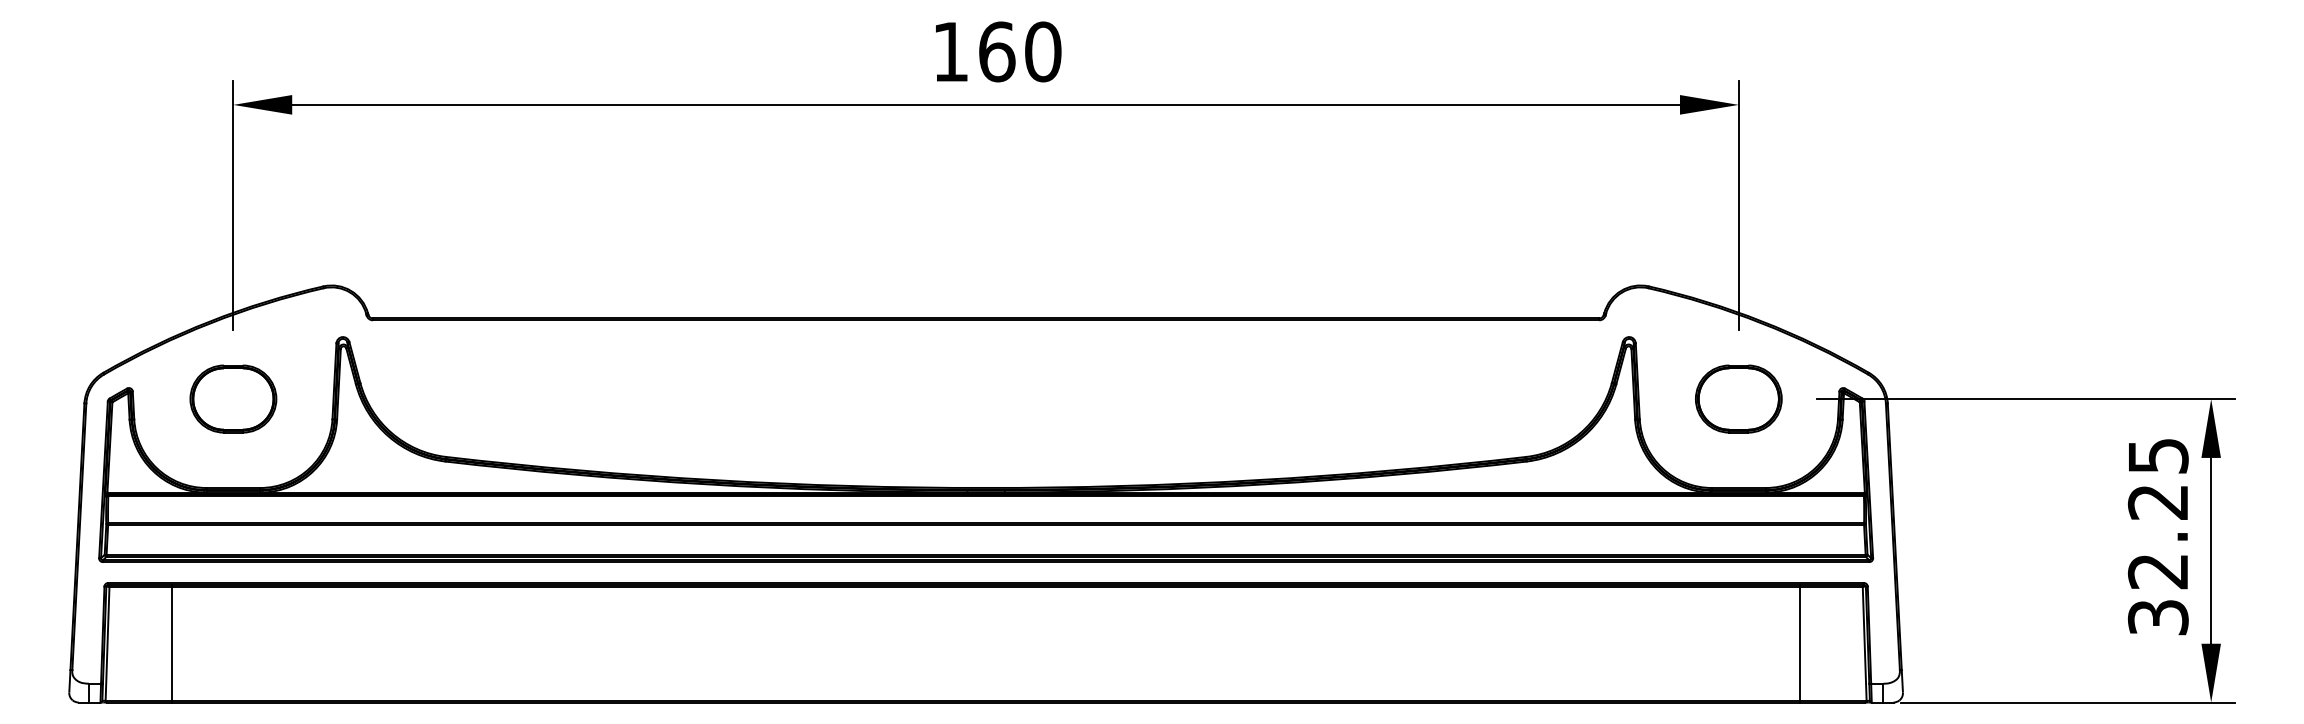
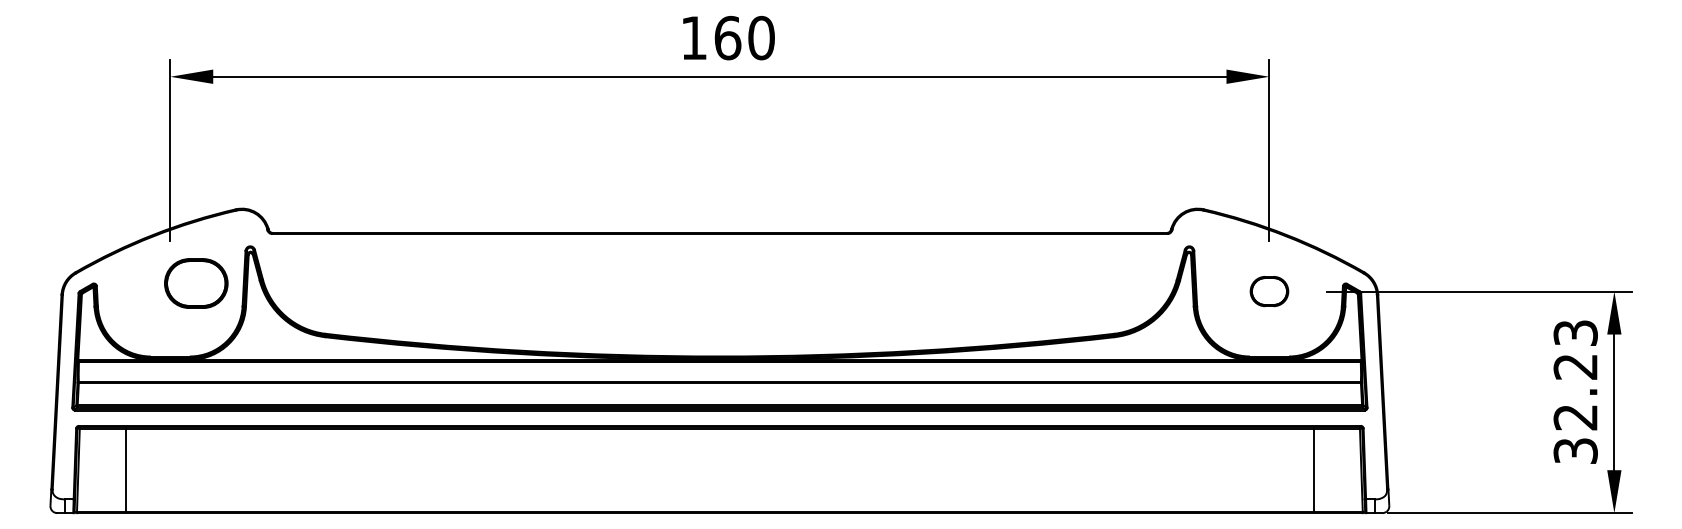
part: (233, 398) -> (196, 283), moved
part: (1738, 398) -> (1269, 291), size x0.6
text: (2157, 455) -> (1575, 332), 32.25 -> 32.23

